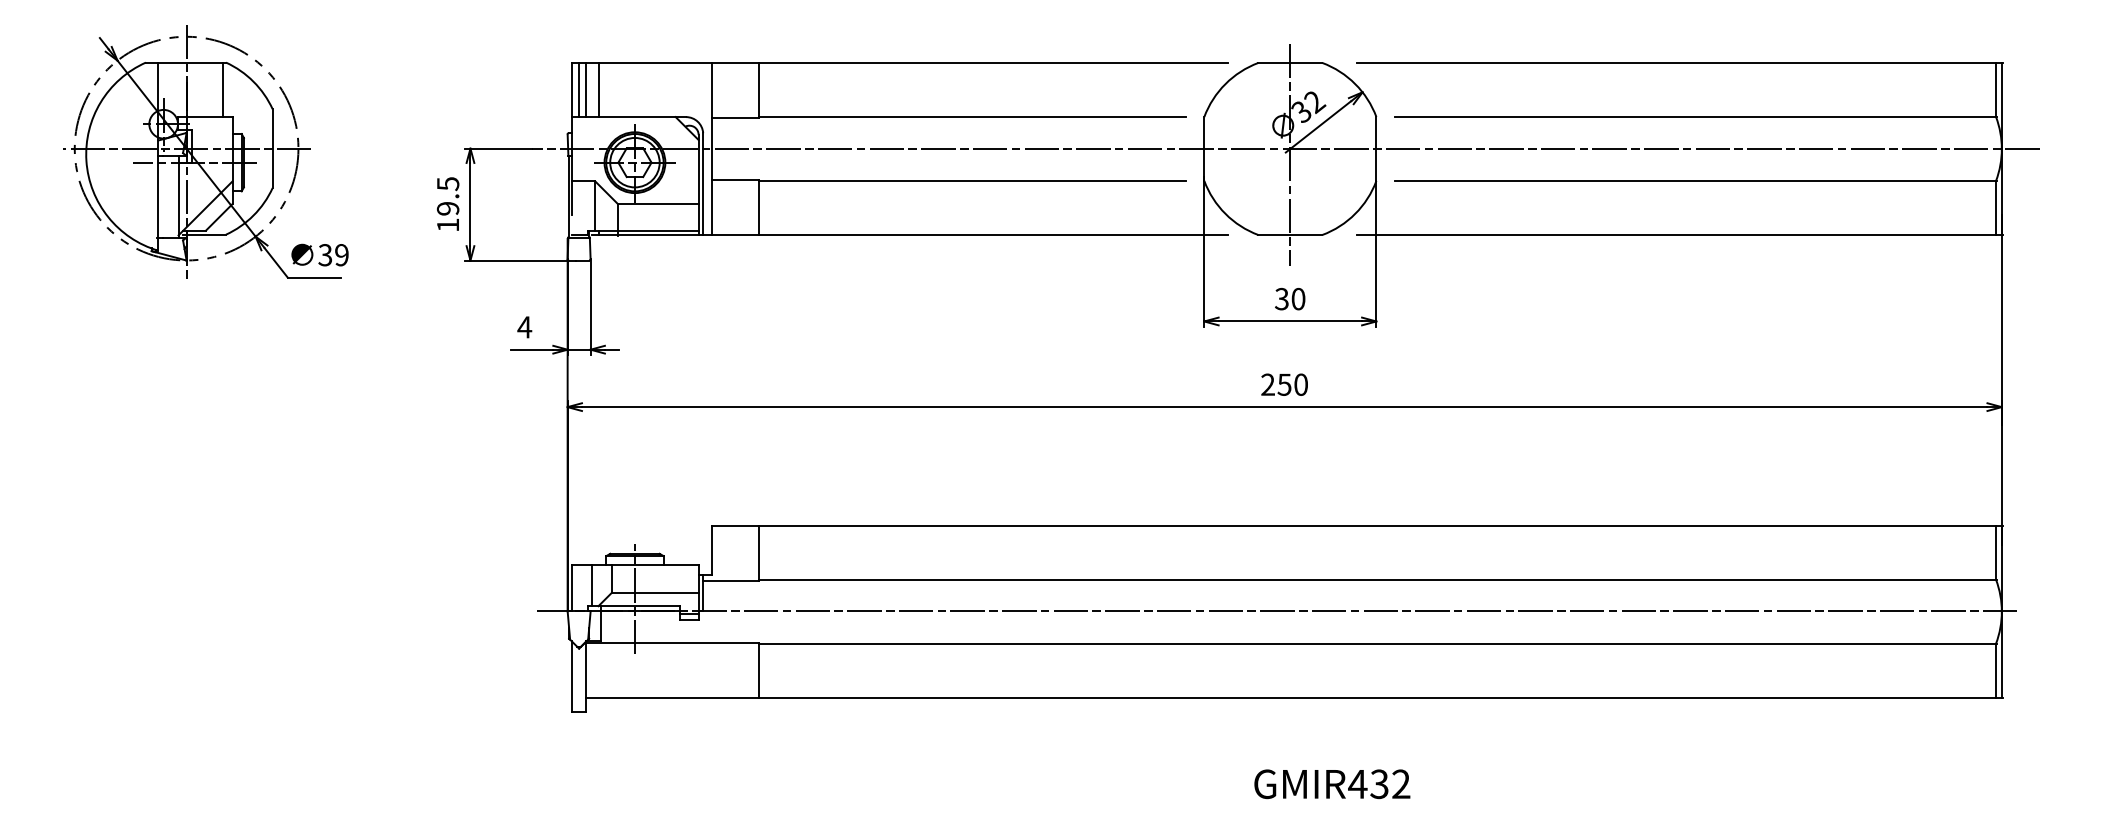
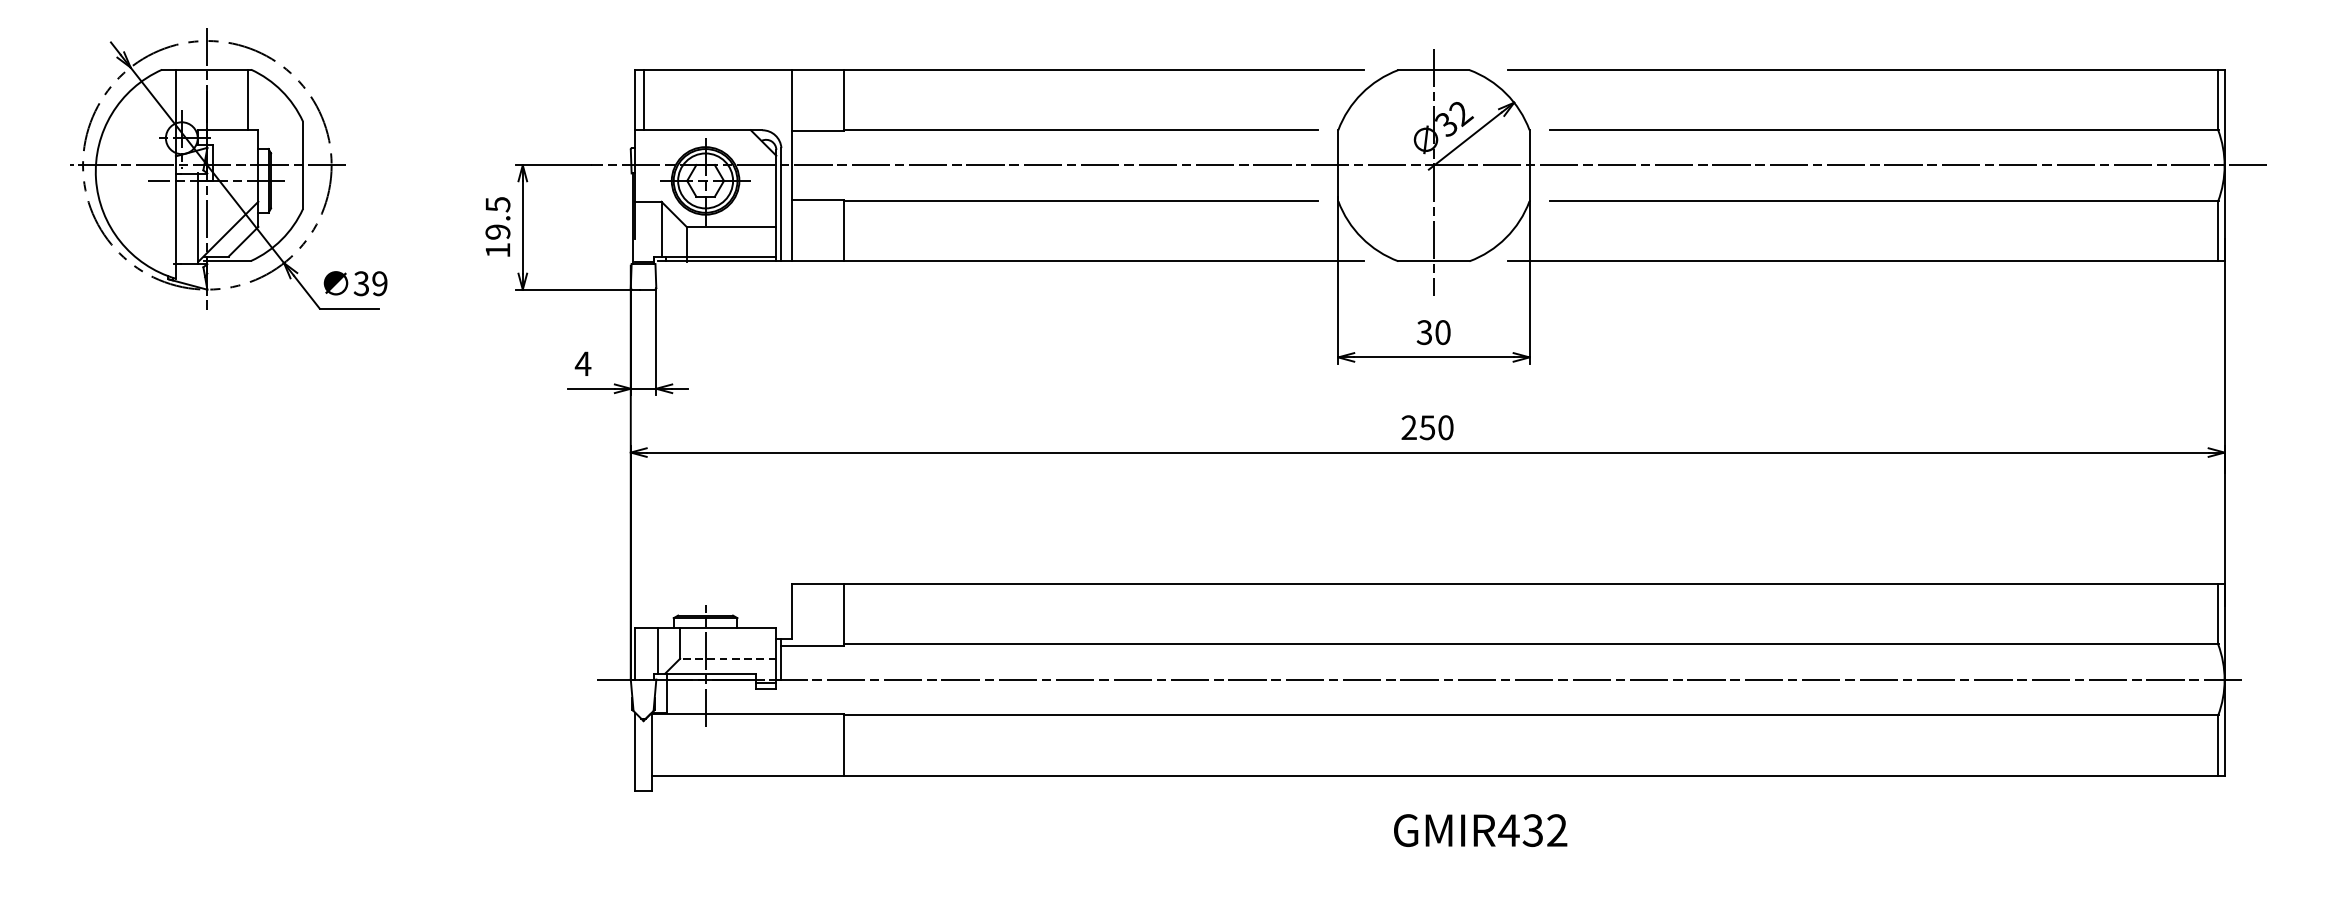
line: (586, 89) -> (651, 99), removed
line: (599, 89) -> (666, 99), removed
line: (654, 592) -> (727, 658), solid -> dashed
text: (1332, 784) -> (1480, 830), moved

